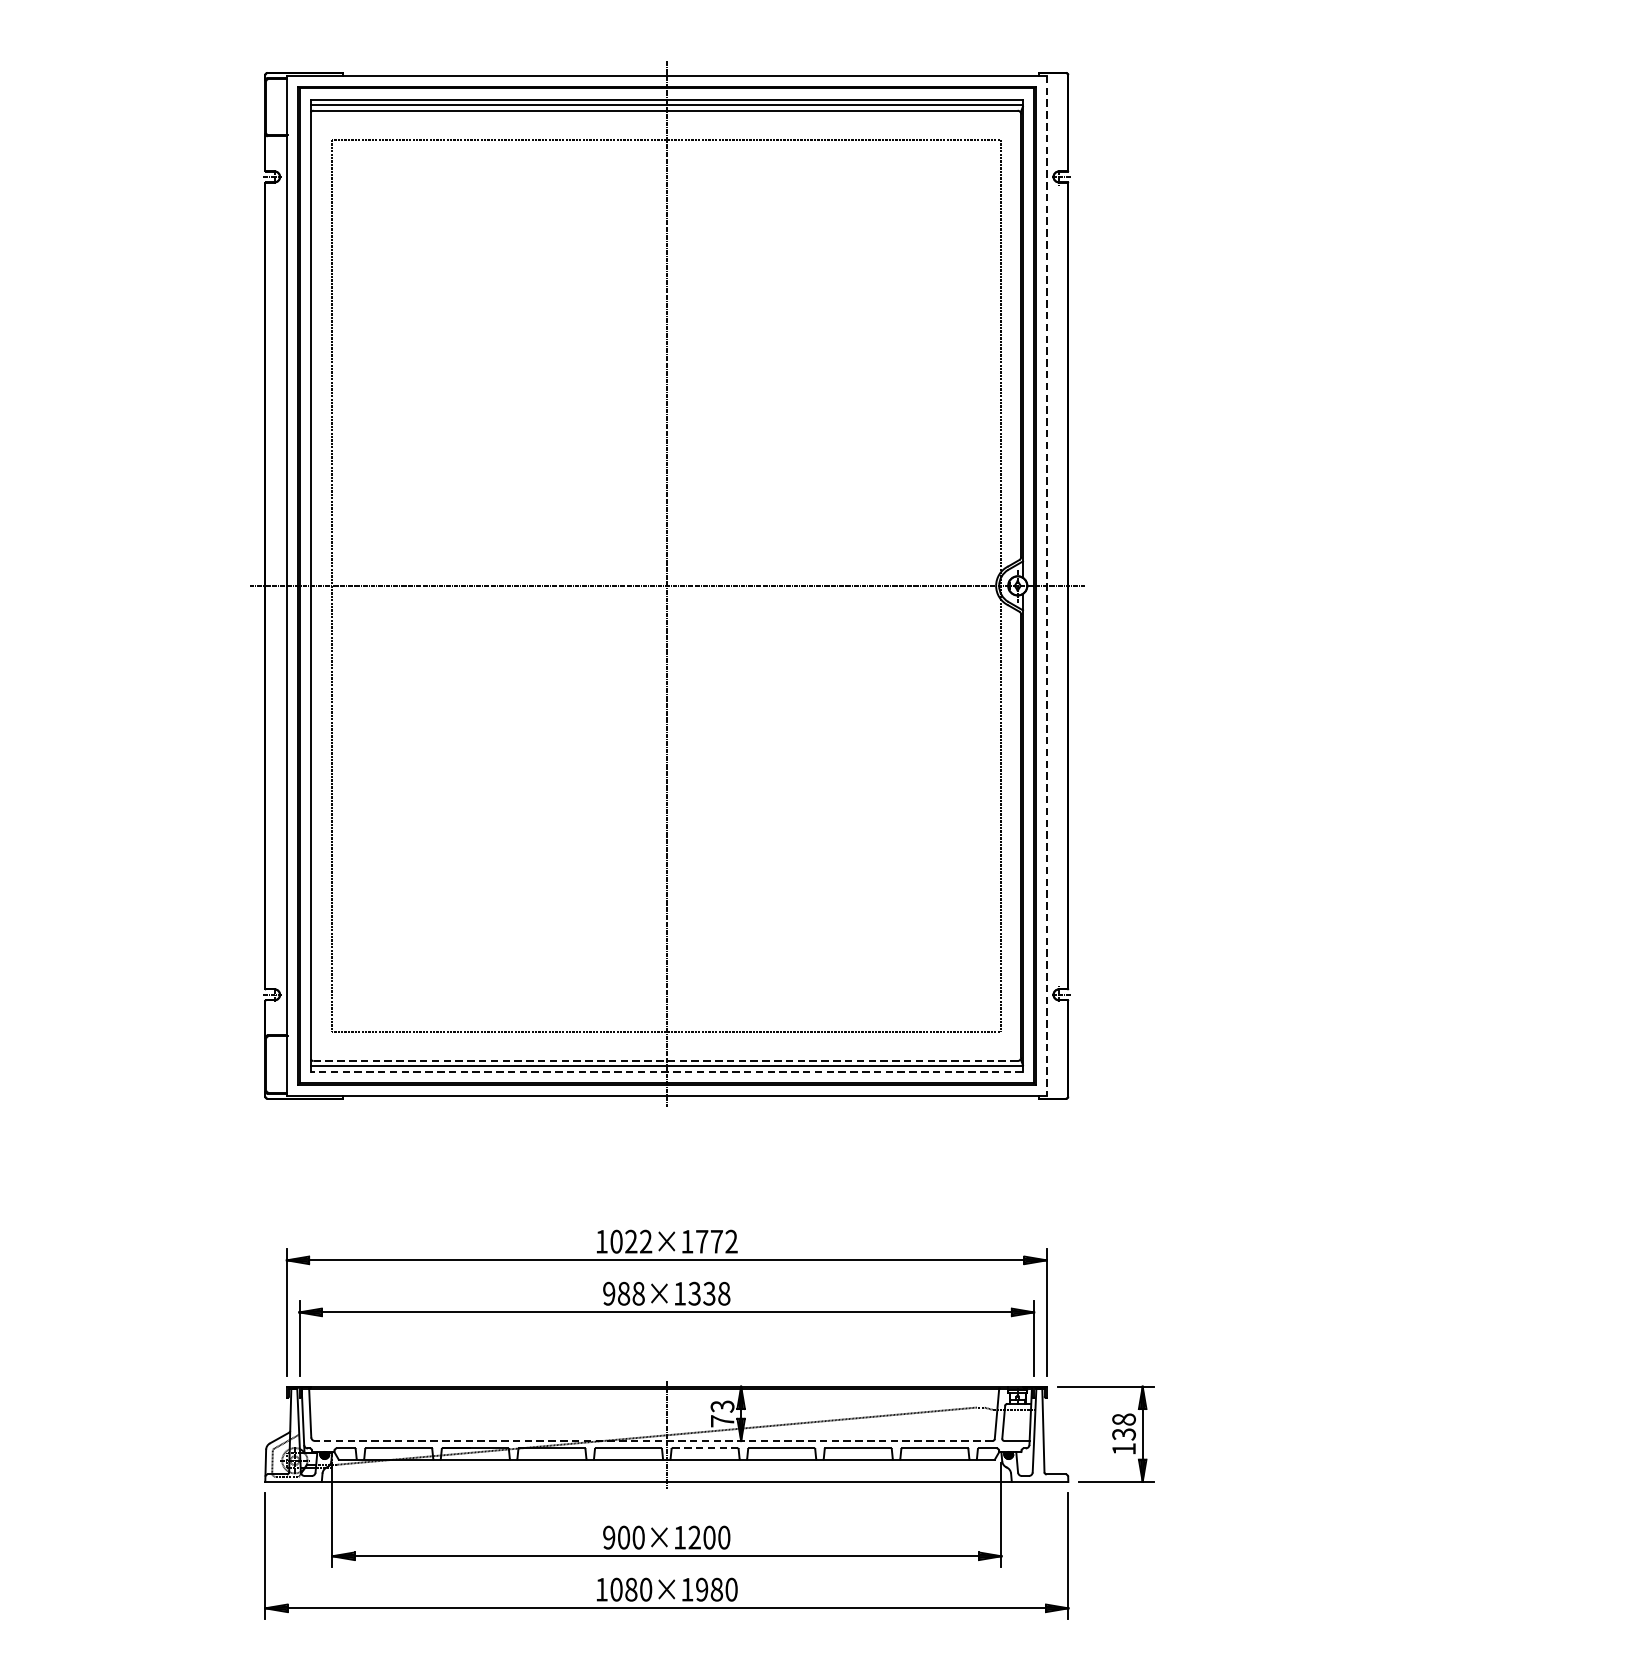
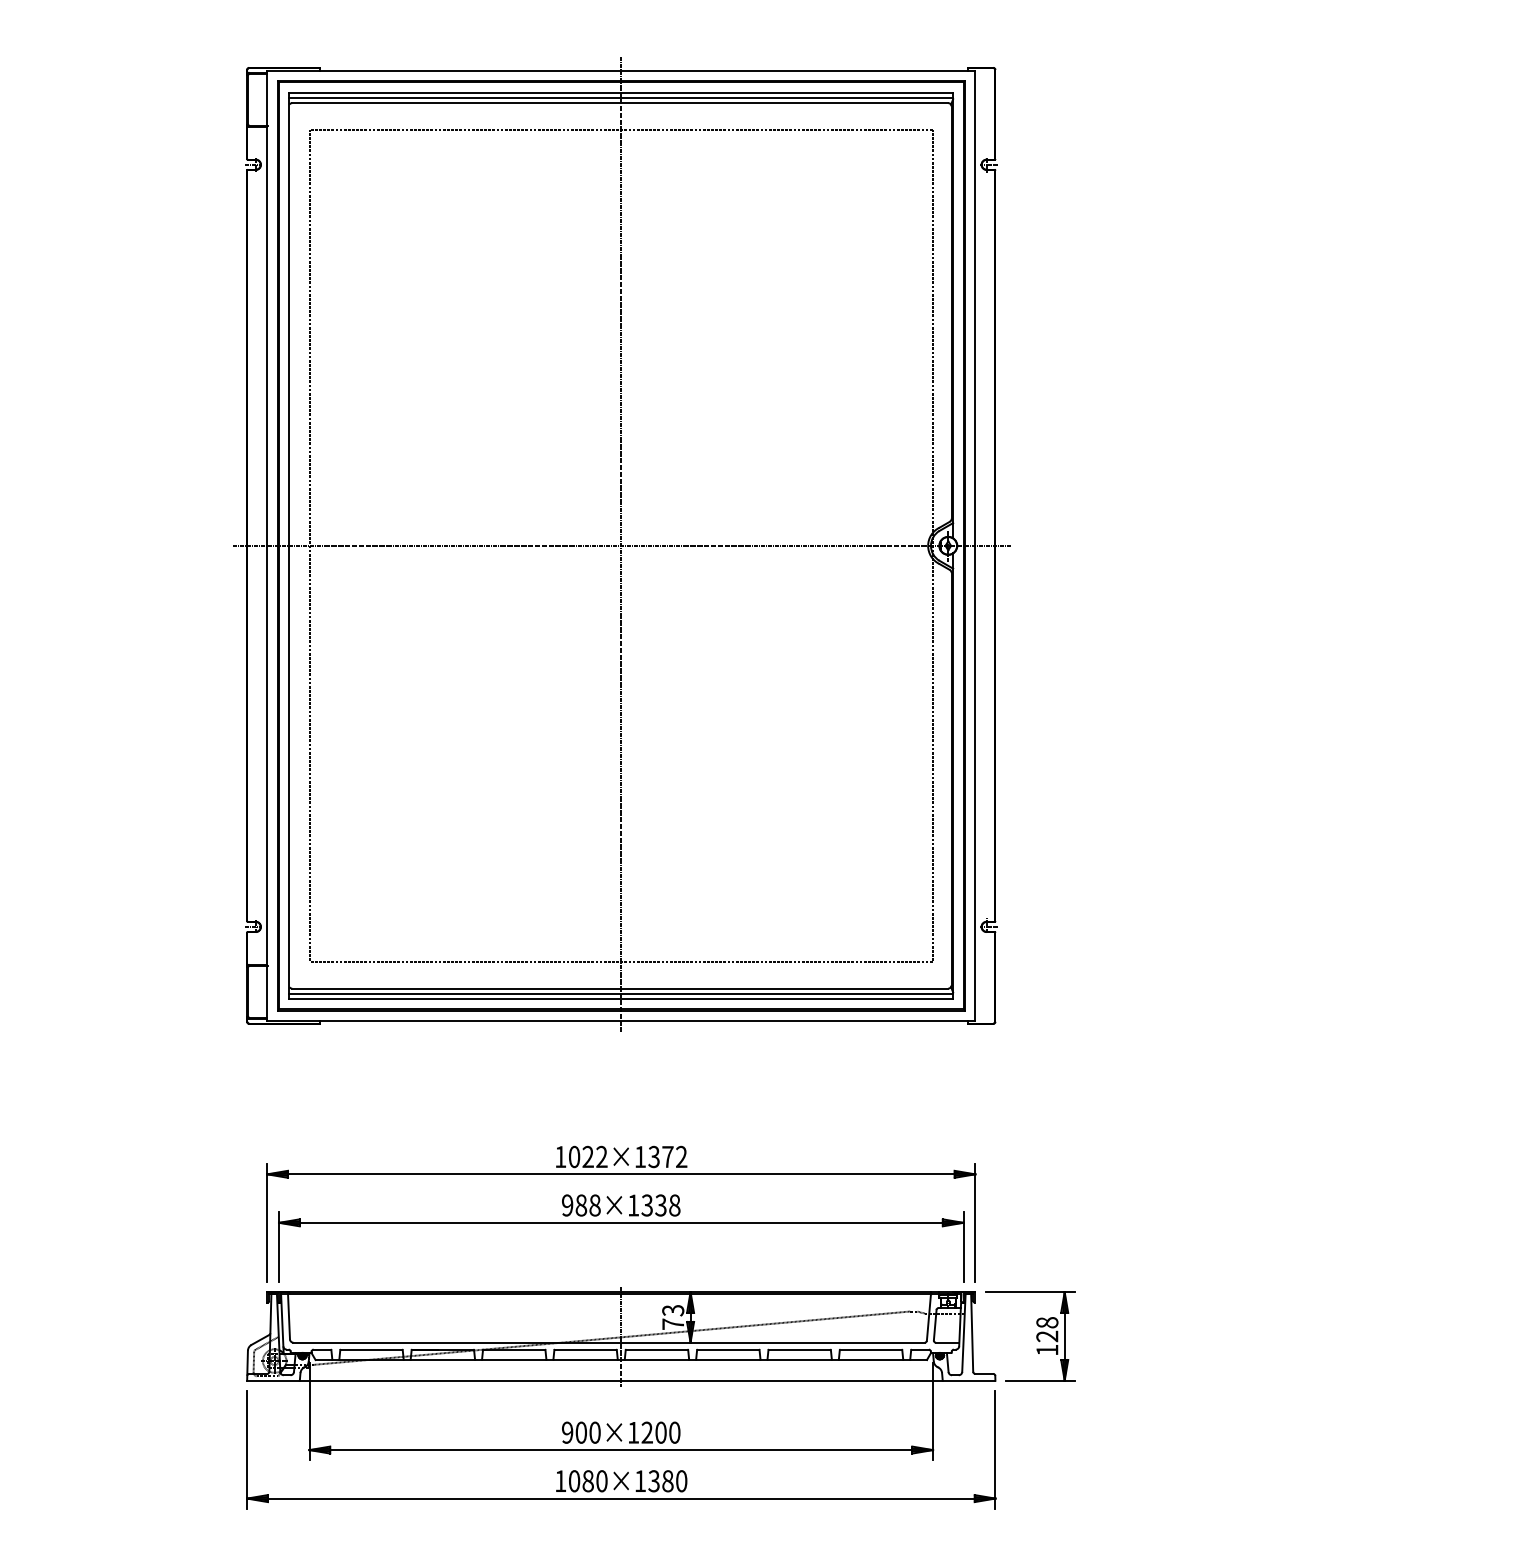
line: (1046, 586) -> (975, 546), dashed -> solid
line: (665, 1060) -> (620, 988), dashed -> solid
line: (667, 1071) -> (621, 998), dashed -> solid
text: (701, 1241) -> (653, 1156), 1022×1772 -> 1022×1372
text: (1124, 1434) -> (1047, 1336), 138 -> 128
line: (654, 1440) -> (609, 1342), dashed -> solid
line: (704, 1448) -> (656, 1349), dashed -> solid
text: (701, 1589) -> (653, 1481), 1080×1980 -> 1080×1380

